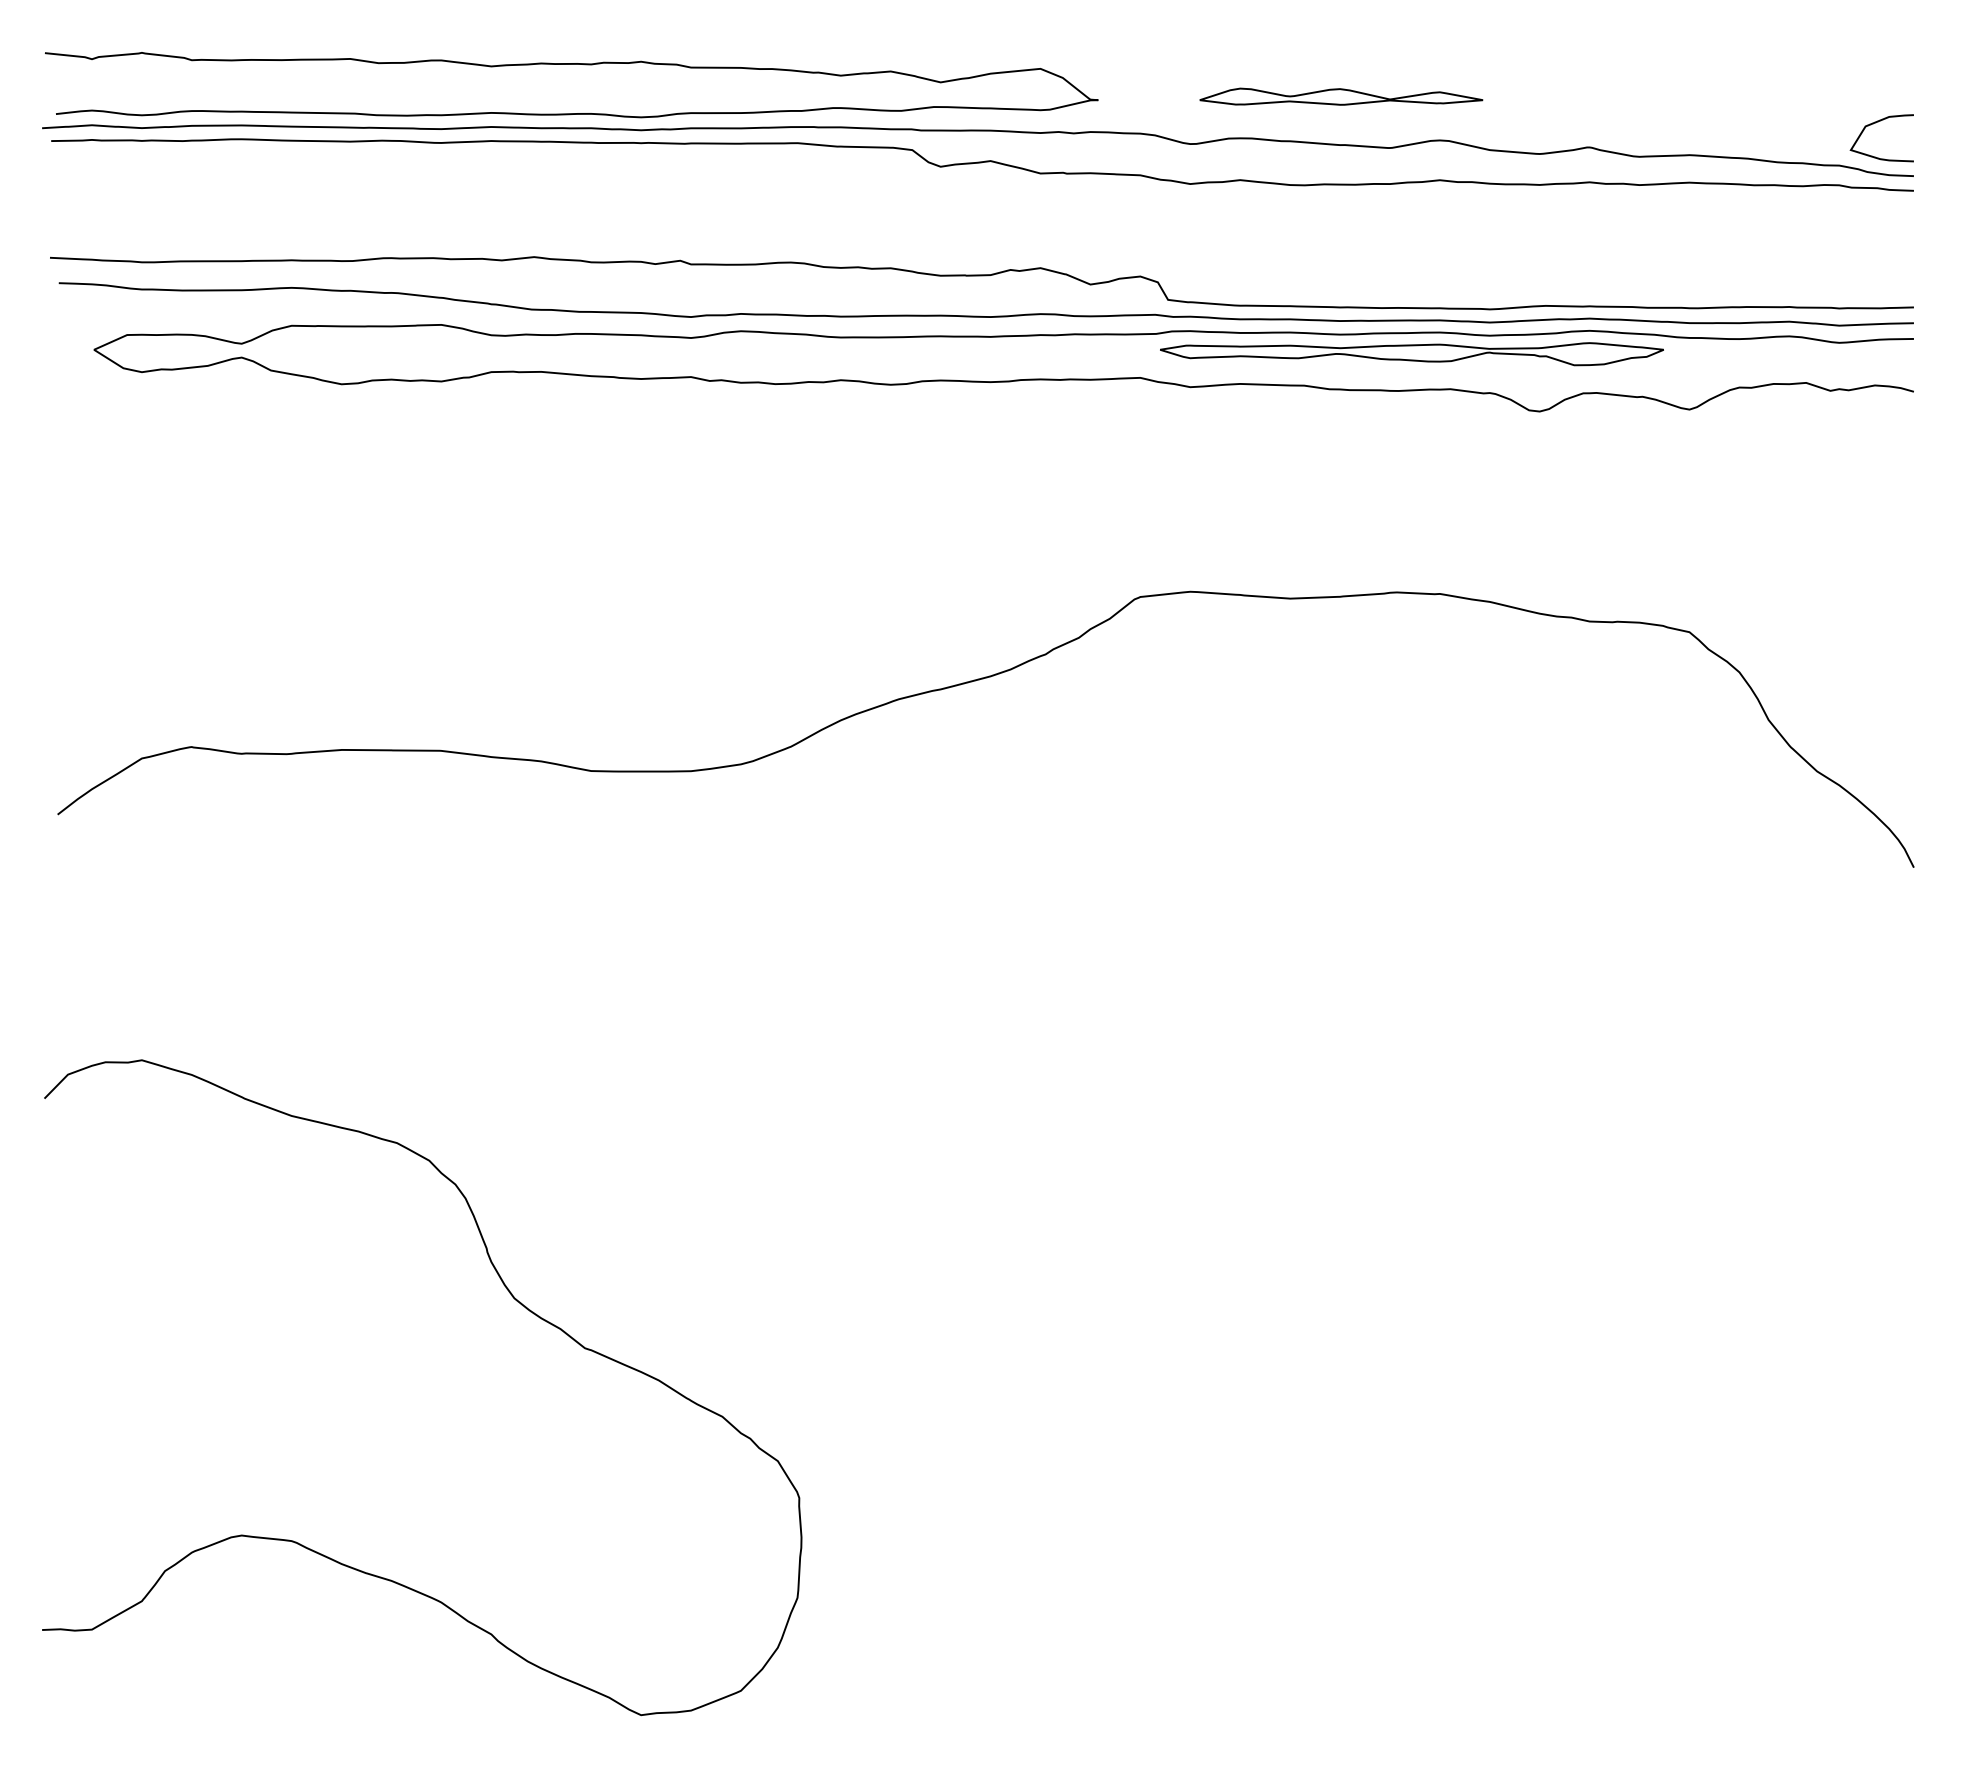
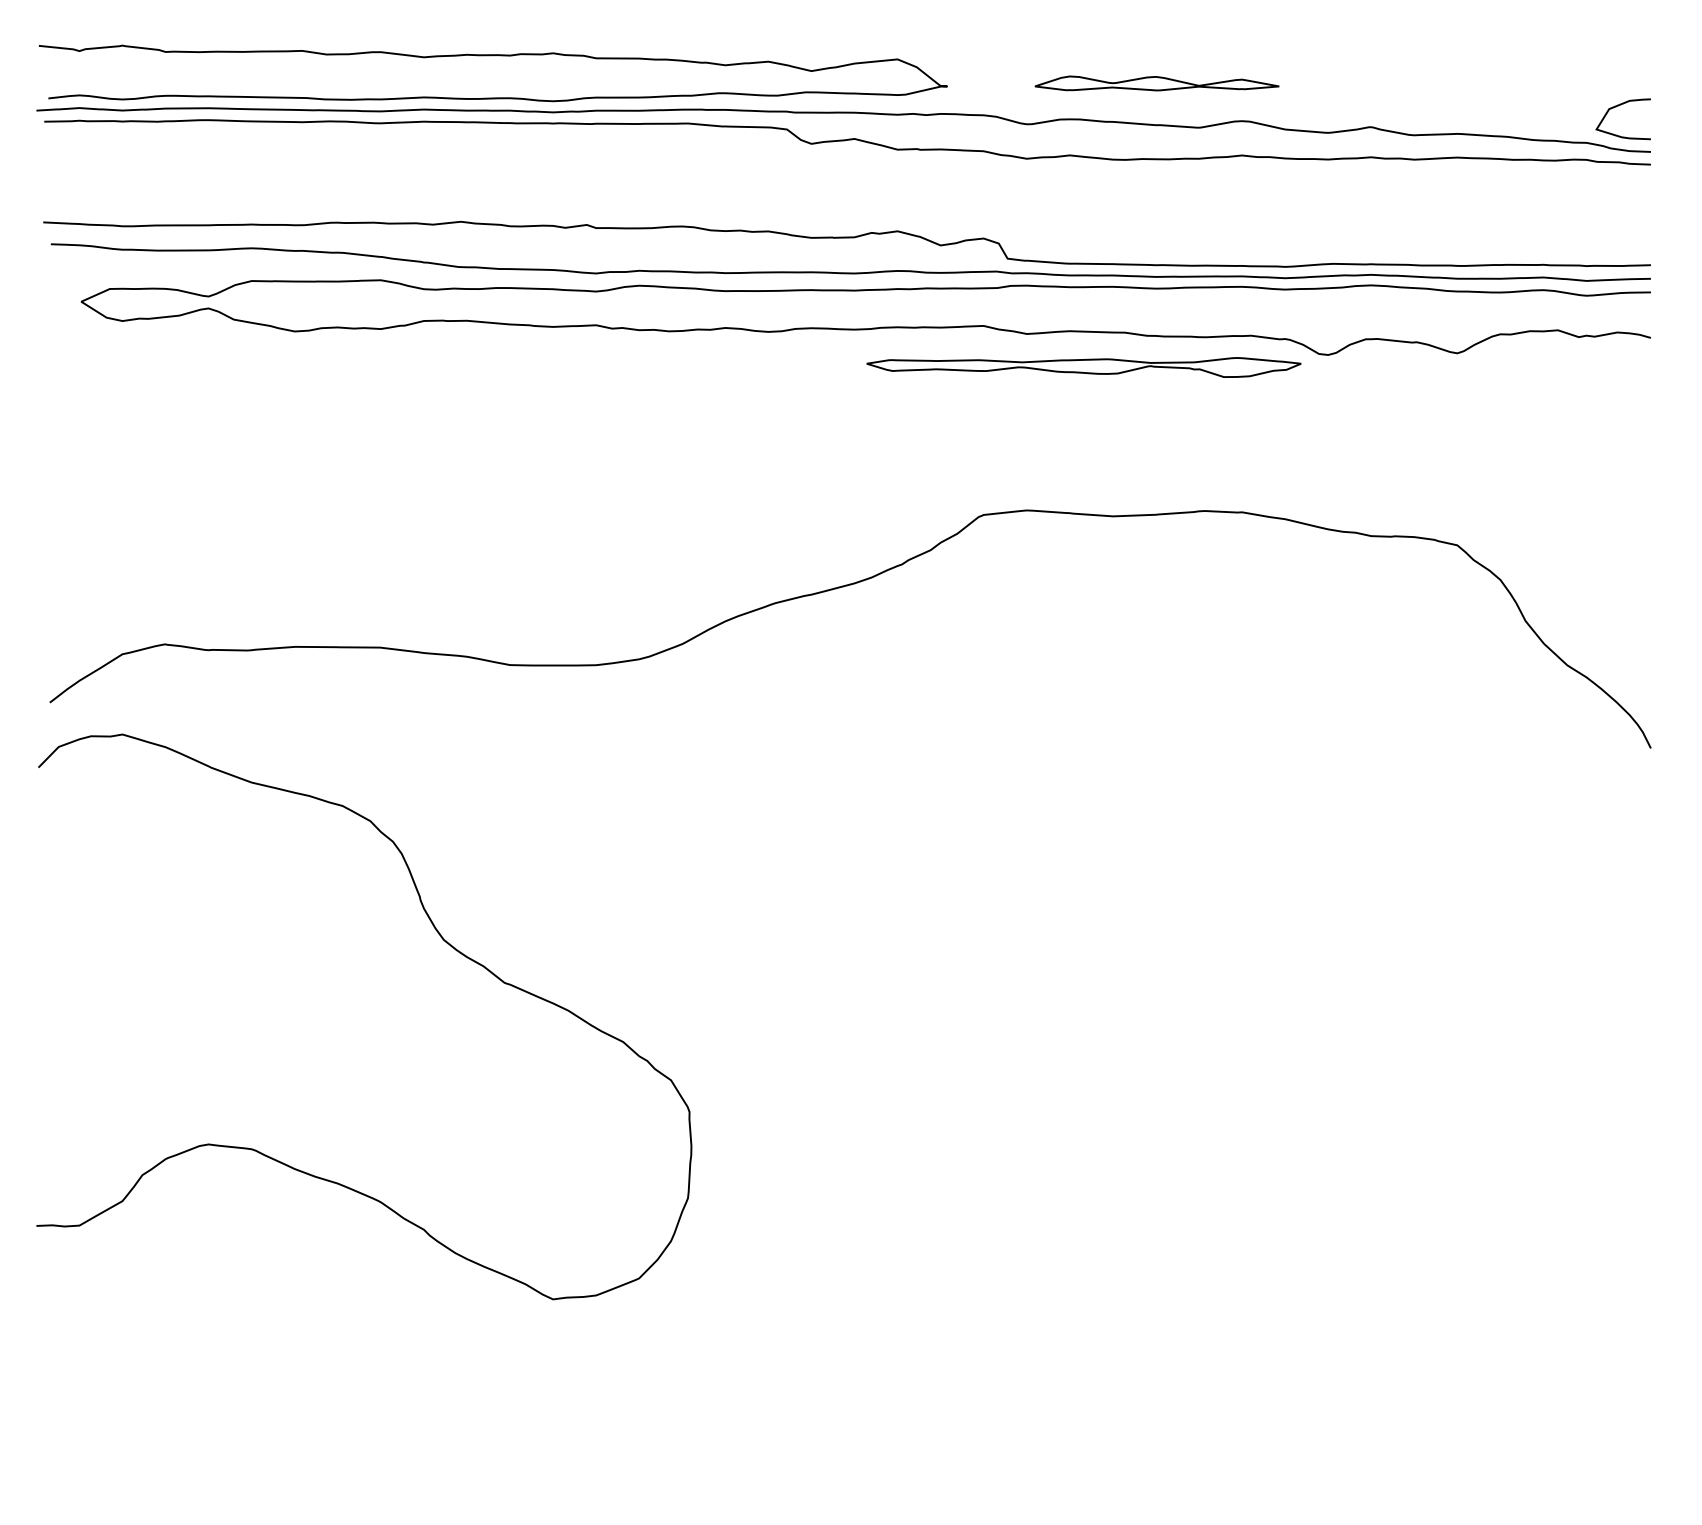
part: (1411, 354) -> (1083, 367), moved
curve: (511, 1296) -> (441, 938), moved

